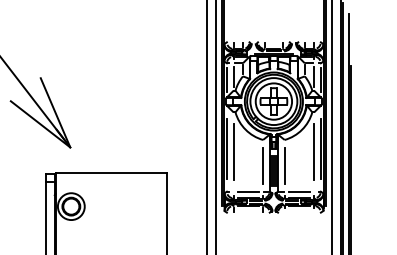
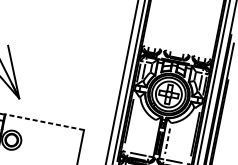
line: (233, 151) -> (133, 124), removed
line: (314, 151) -> (190, 135), removed
line: (263, 165) -> (152, 138), removed
line: (284, 166) -> (167, 141), solid -> dashed
line: (111, 173) -> (44, 122), solid -> dashed

